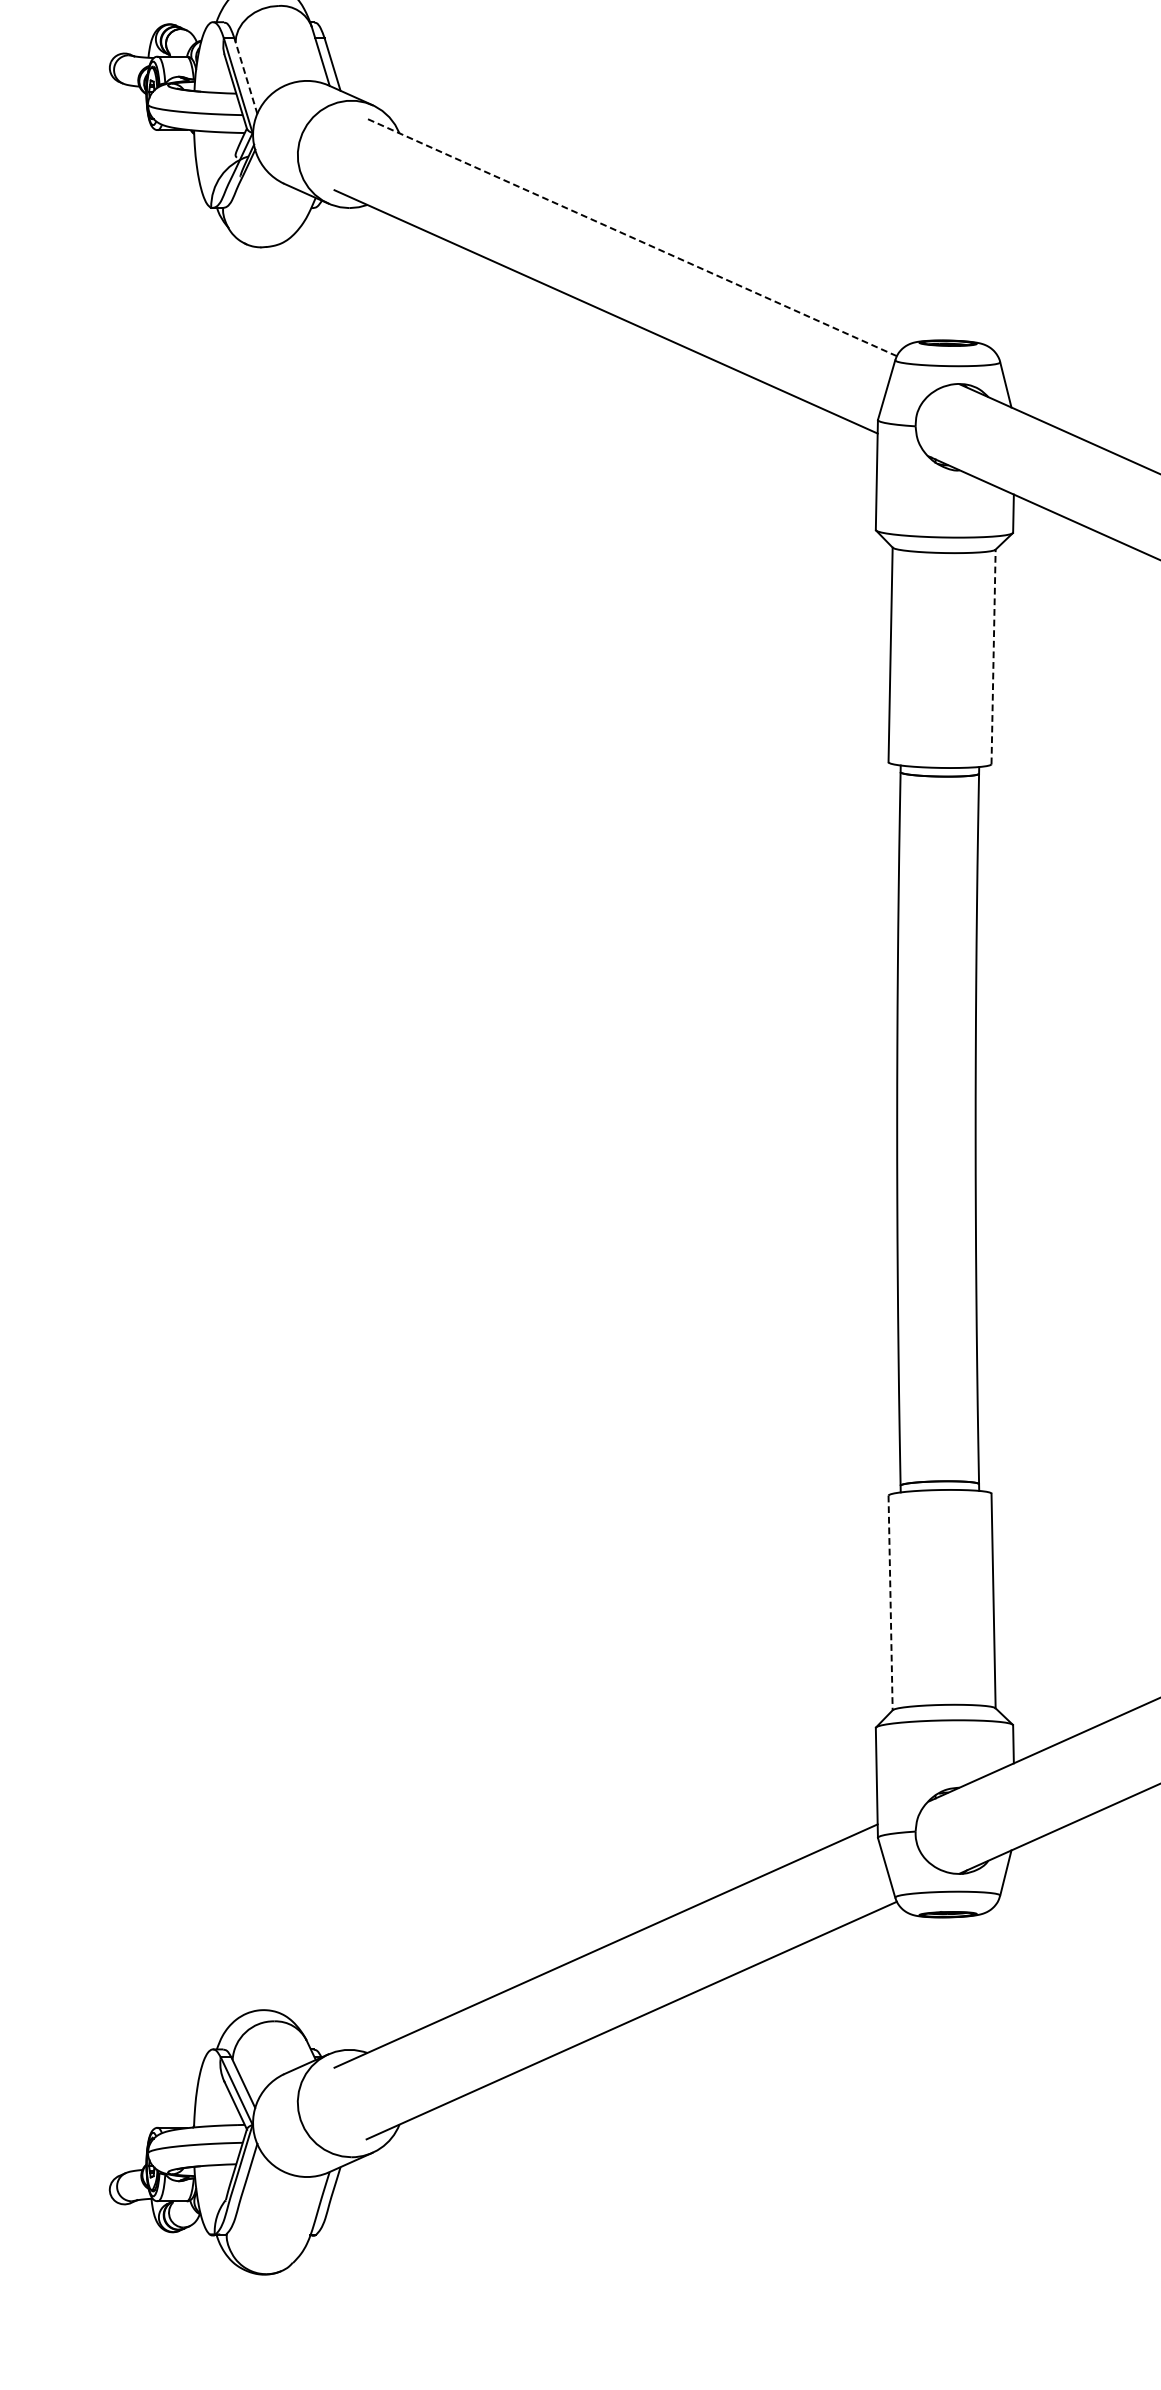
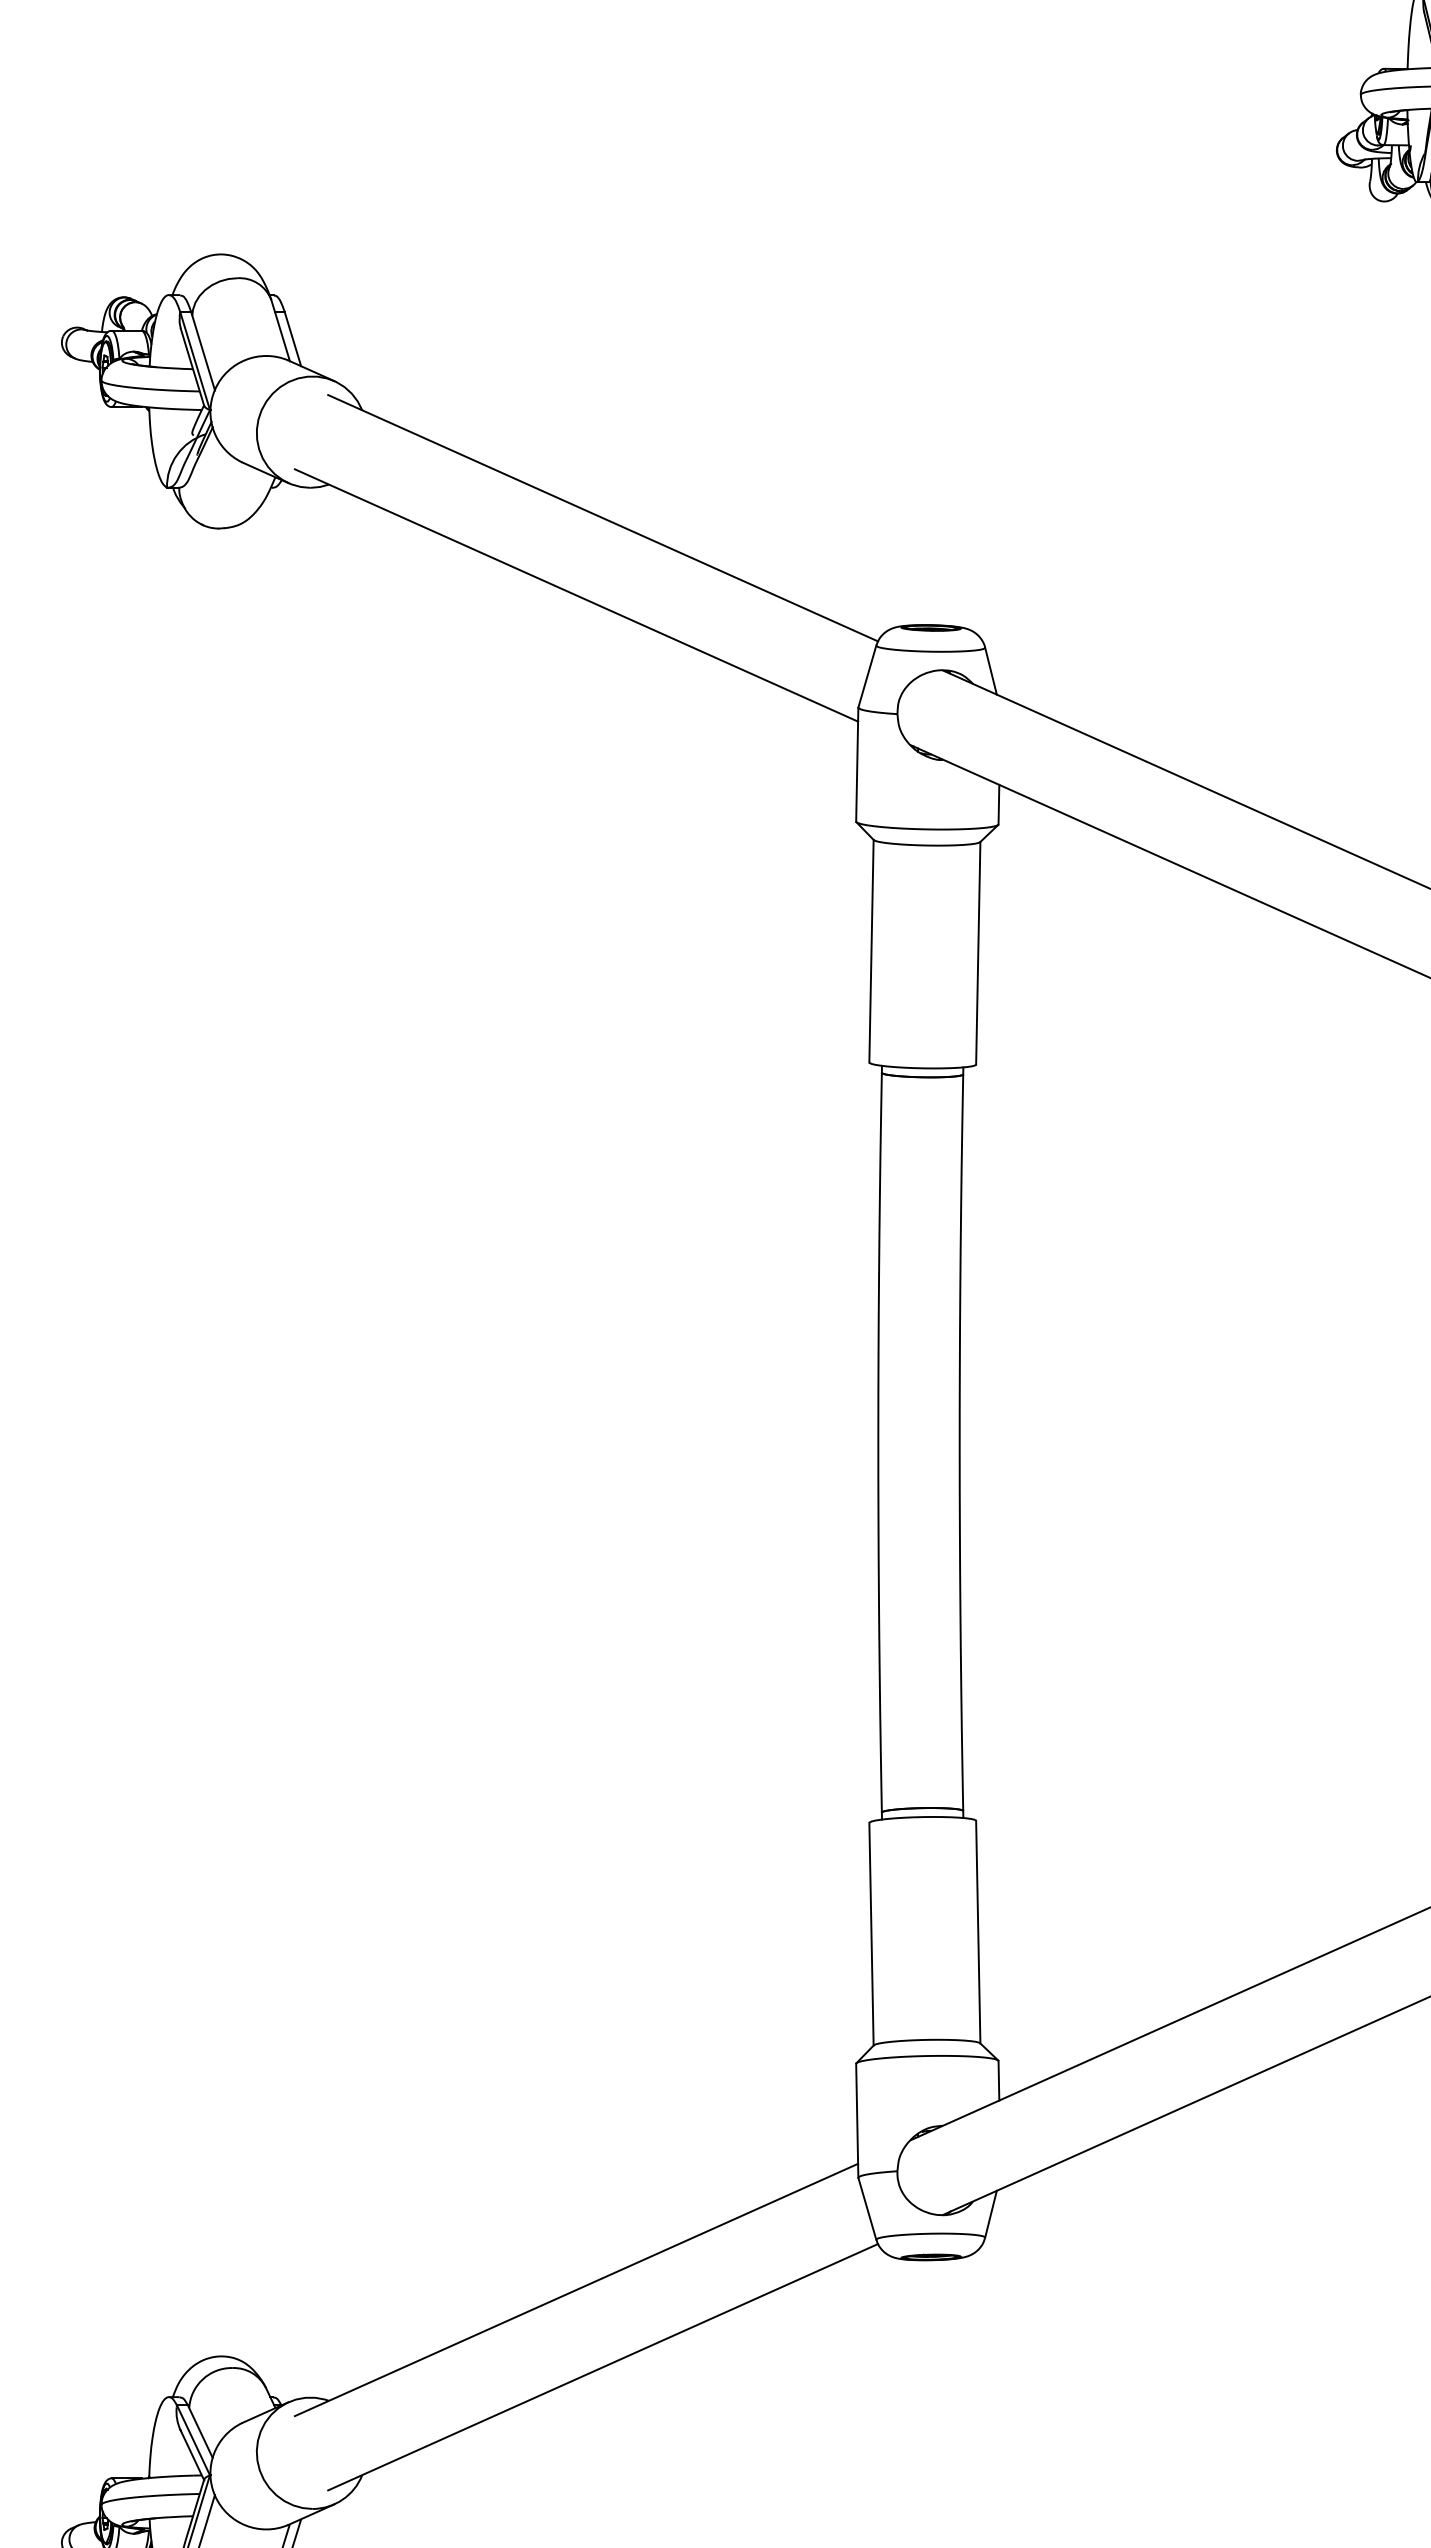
line: (245, 75) -> (202, 350), dashed -> solid
line: (631, 237) -> (602, 518), dashed -> solid
line: (993, 656) -> (978, 952), dashed -> solid
line: (890, 1603) -> (871, 1934), dashed -> solid

